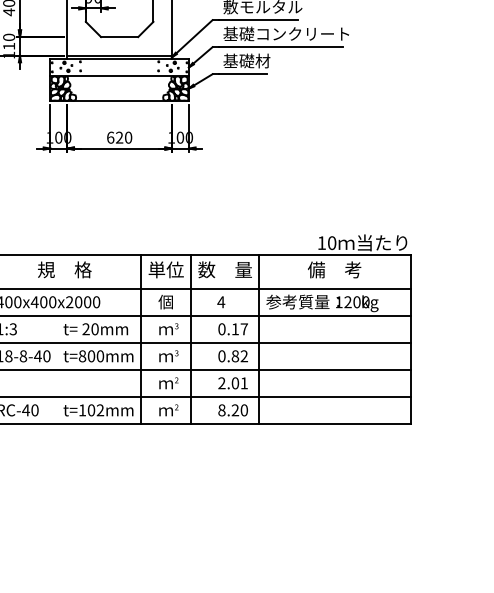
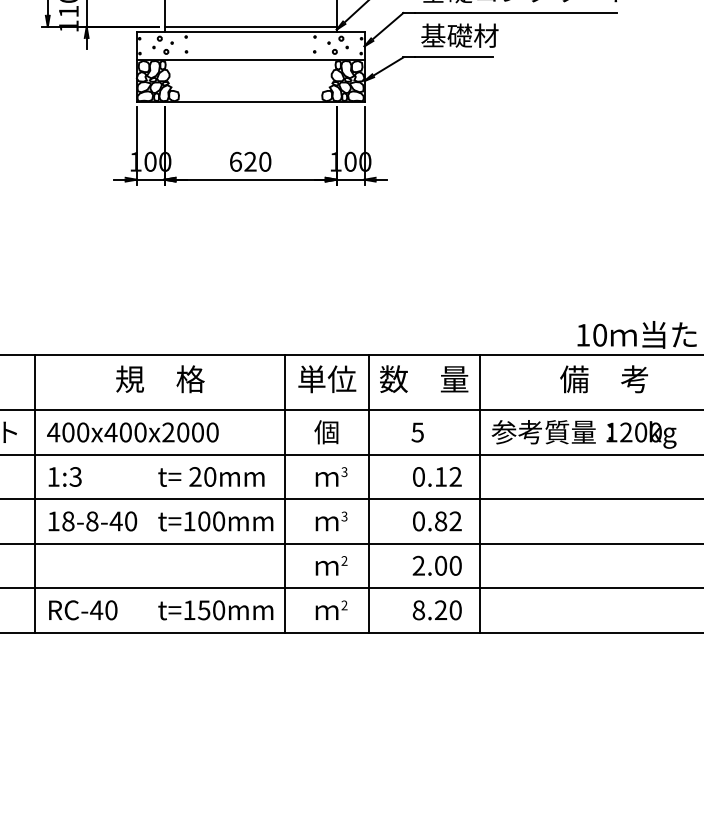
text: (221, 302) -> (418, 432), 4 -> 5
text: (243, 329) -> (454, 477), 0.17 -> 0.12
text: (82, 356) -> (189, 521), t=800mm -> t=100mm
text: (243, 383) -> (454, 566), 2.01 -> 2.00
text: (95, 410) -> (210, 610), t=102mm -> t=150mm

